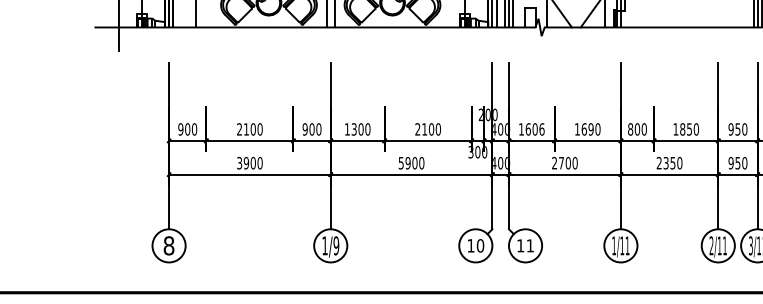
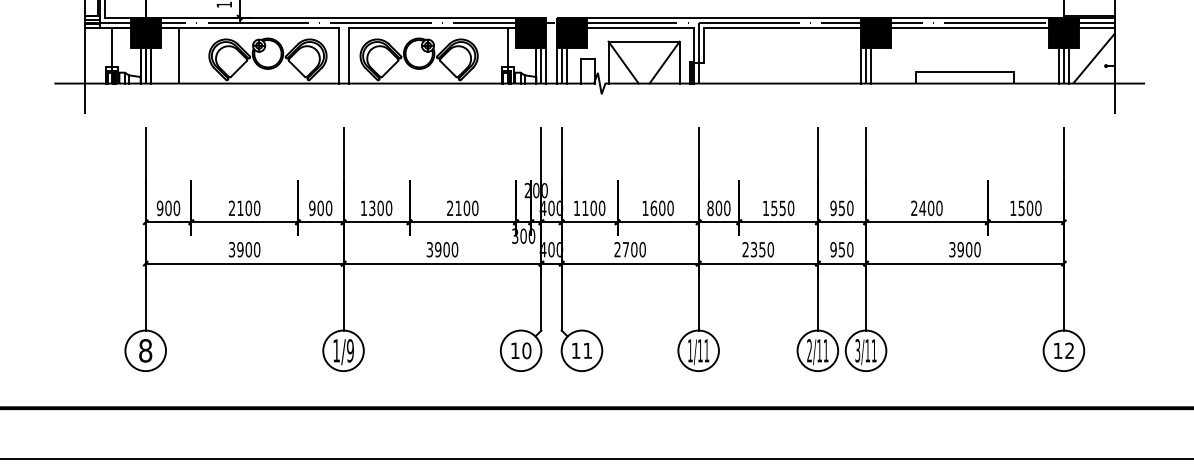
text: (534, 129) -> (593, 208), 1606 -> 1100
text: (591, 129) -> (662, 208), 1690 -> 1600
text: (682, 129) -> (774, 208), 1850 -> 1550
text: (400, 163) -> (429, 249), 5900 -> 3900

